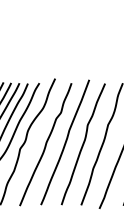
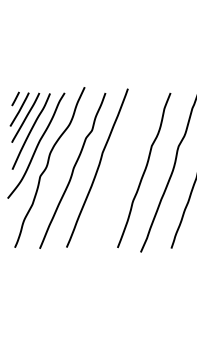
curve: (83, 144) -> (120, 170), removed

